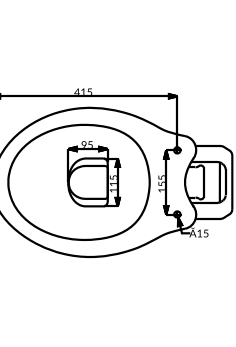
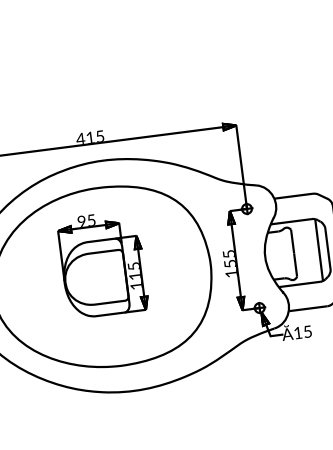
part: (94, 174) -> (103, 265), moved

